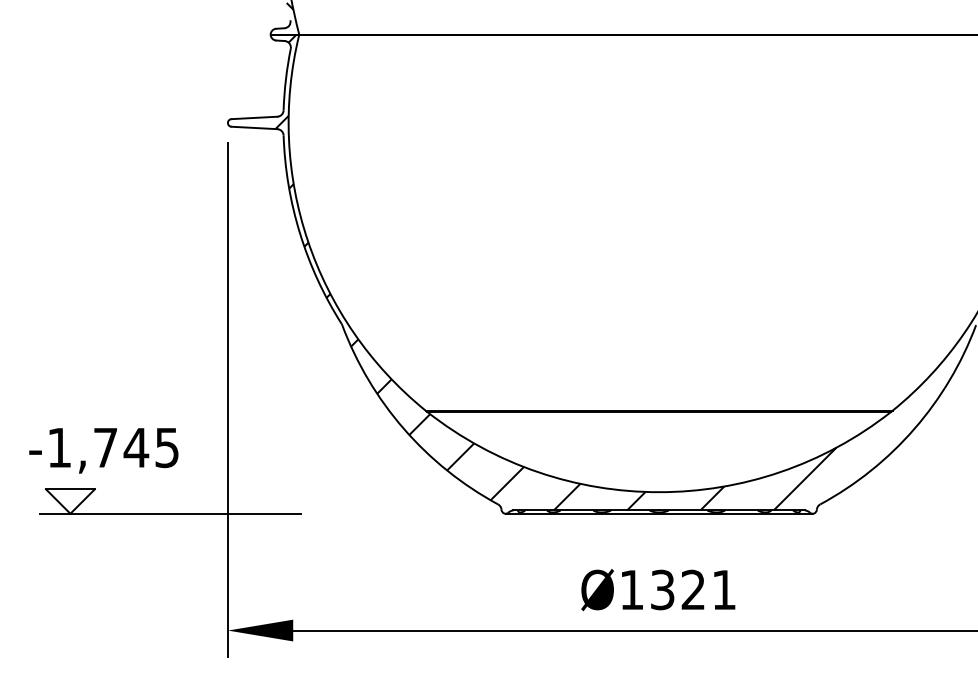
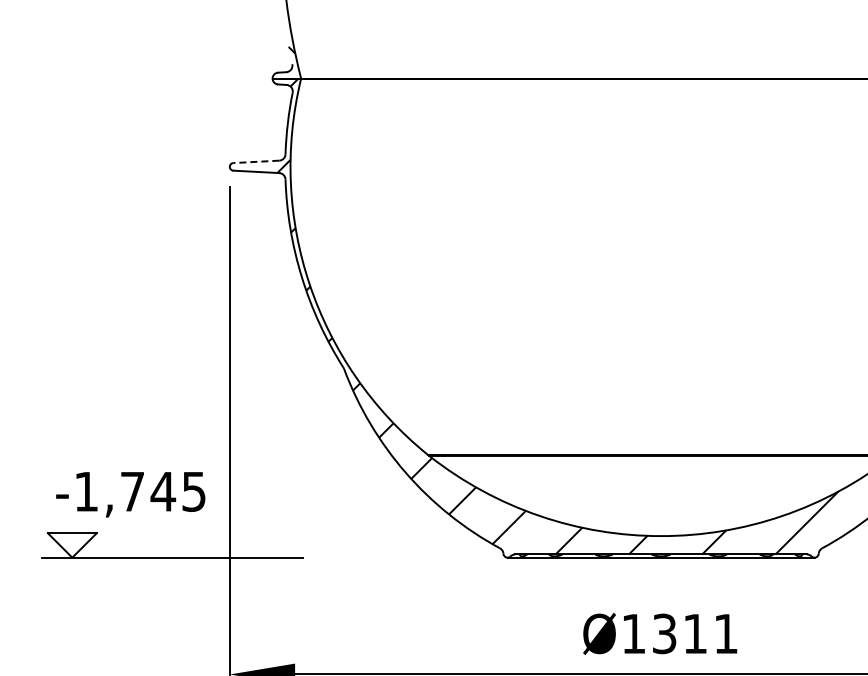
line: (254, 117) -> (256, 161), solid -> dashed
text: (103, 450) -> (130, 494), moved
text: (692, 589) -> (694, 633), Ø1321 -> Ø1311

